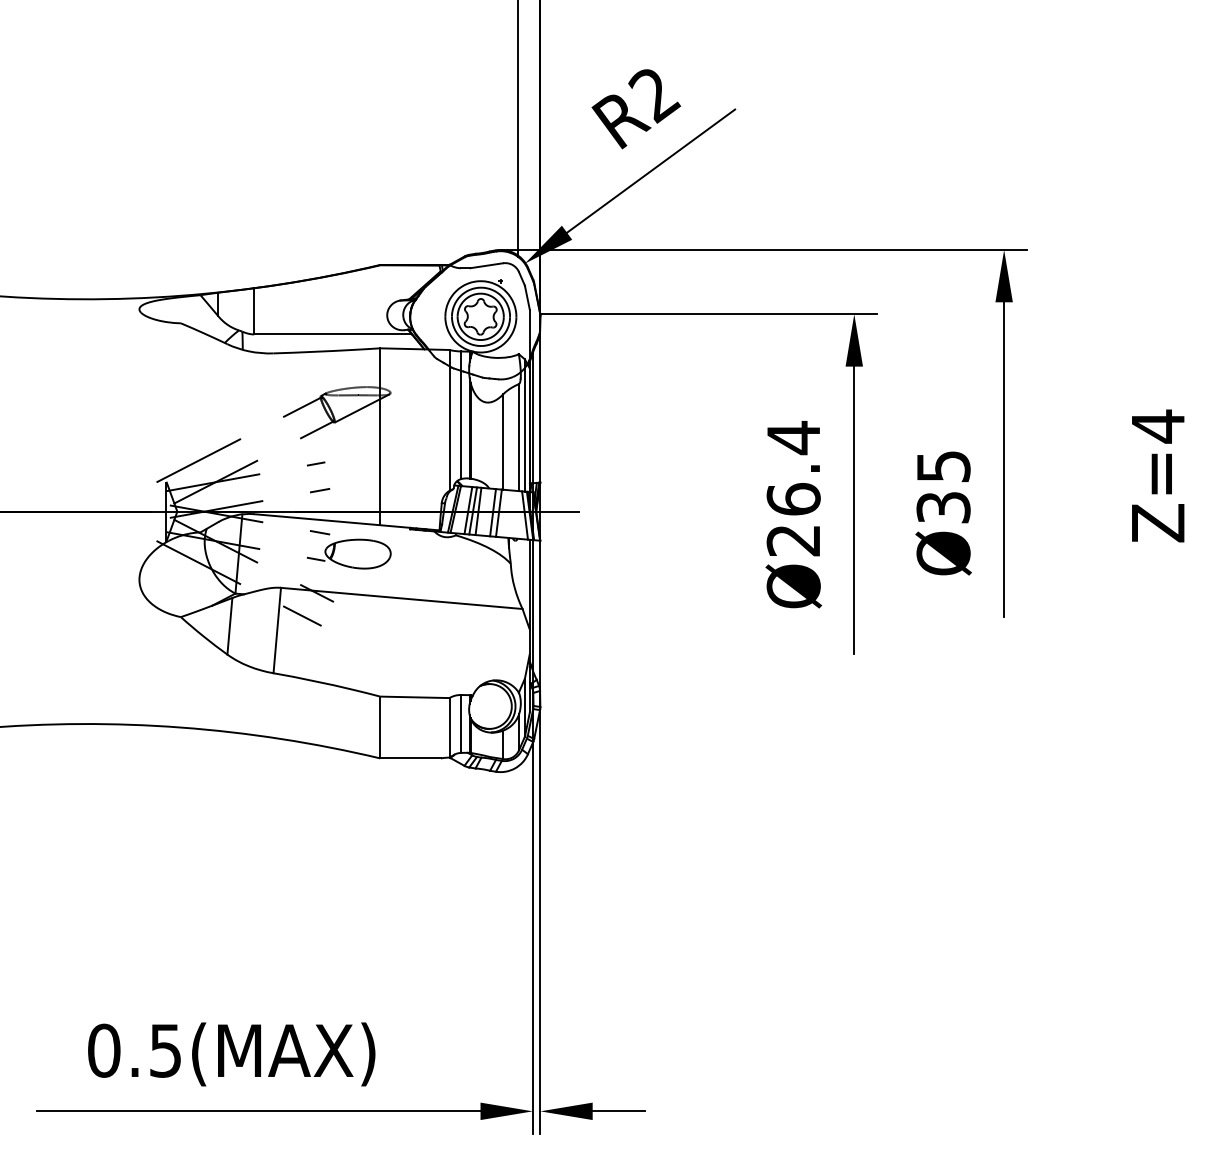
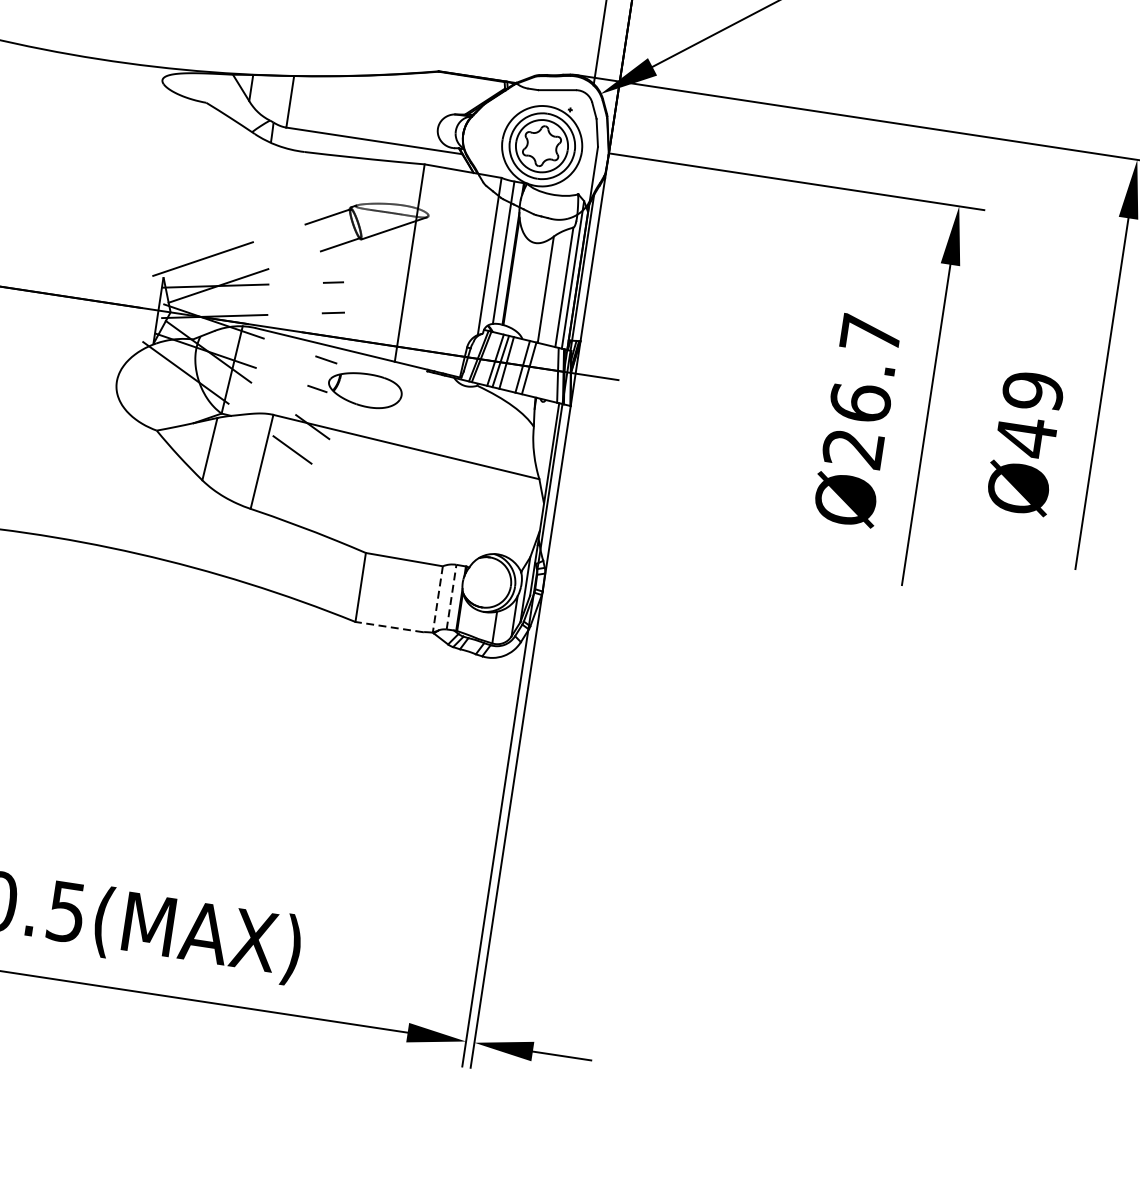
text: (793, 437) -> (870, 333), Ø26.4 -> Ø26.7
text: (943, 487) -> (1029, 414), Ø35 -> Ø49
line: (461, 723) -> (451, 596), solid -> dashed
line: (449, 727) -> (437, 599), solid -> dashed
line: (410, 758) -> (389, 627), solid -> dashed

